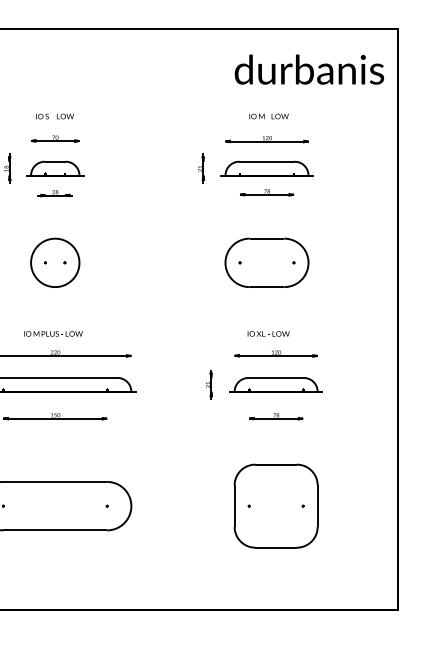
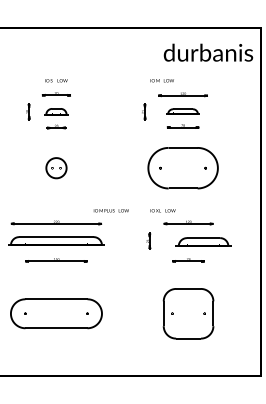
text: (267, 116) -> (161, 80), moved
part: (55, 167) -> (56, 111), size x0.7
part: (266, 167) -> (182, 111), size x0.6
part: (55, 261) -> (56, 167), size x0.7
part: (266, 263) -> (182, 168), size x1.4
text: (51, 333) -> (110, 210), moved
text: (267, 333) -> (162, 210), moved
part: (276, 383) -> (203, 241), moved

